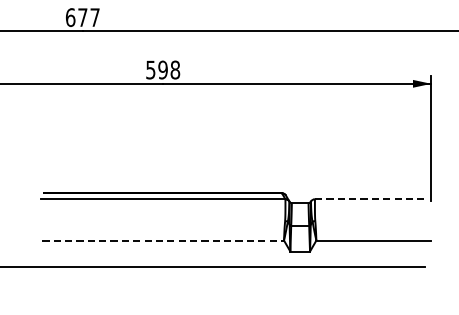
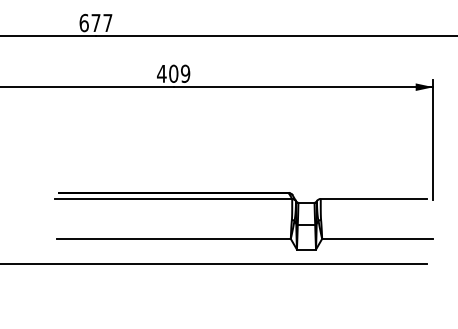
text: (162, 69) -> (173, 73), 598 -> 409
line: (370, 198) -> (374, 198), dashed -> solid
line: (163, 240) -> (174, 238), dashed -> solid

